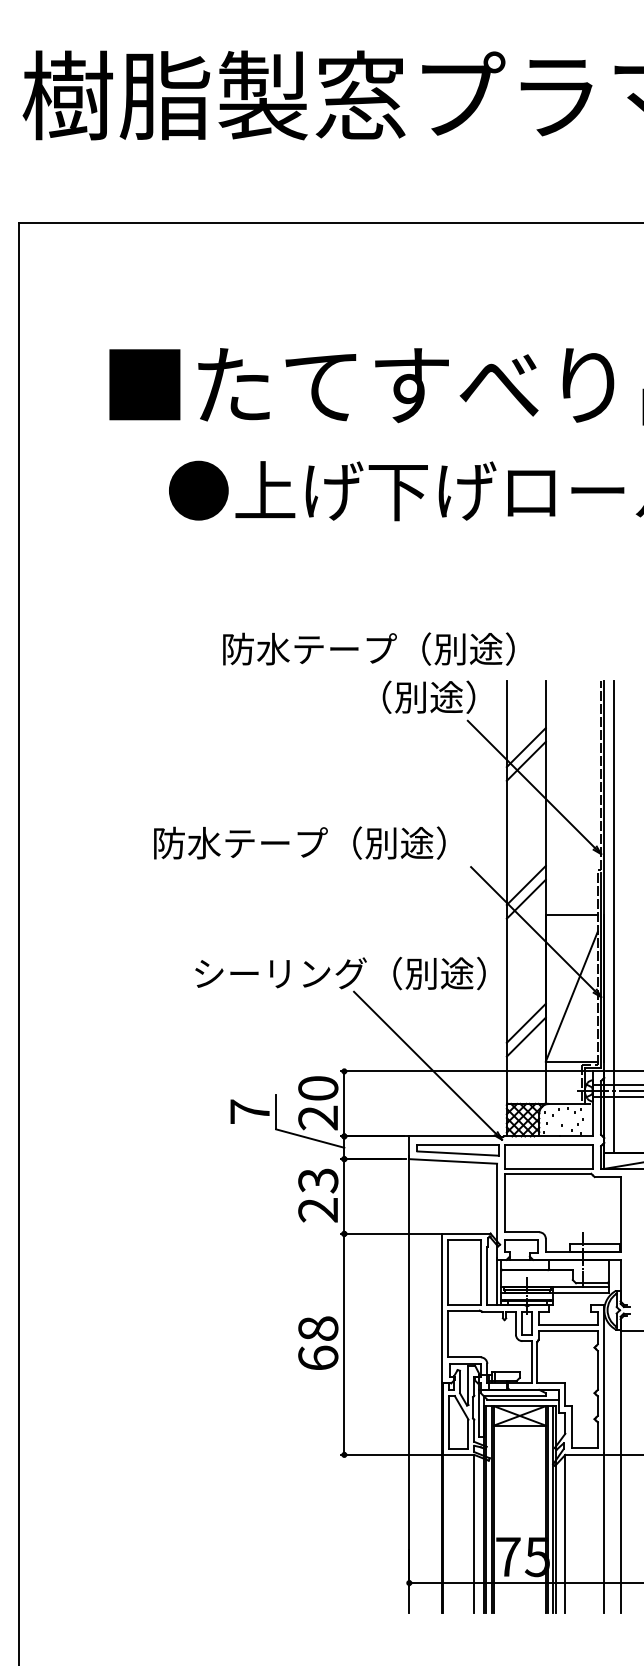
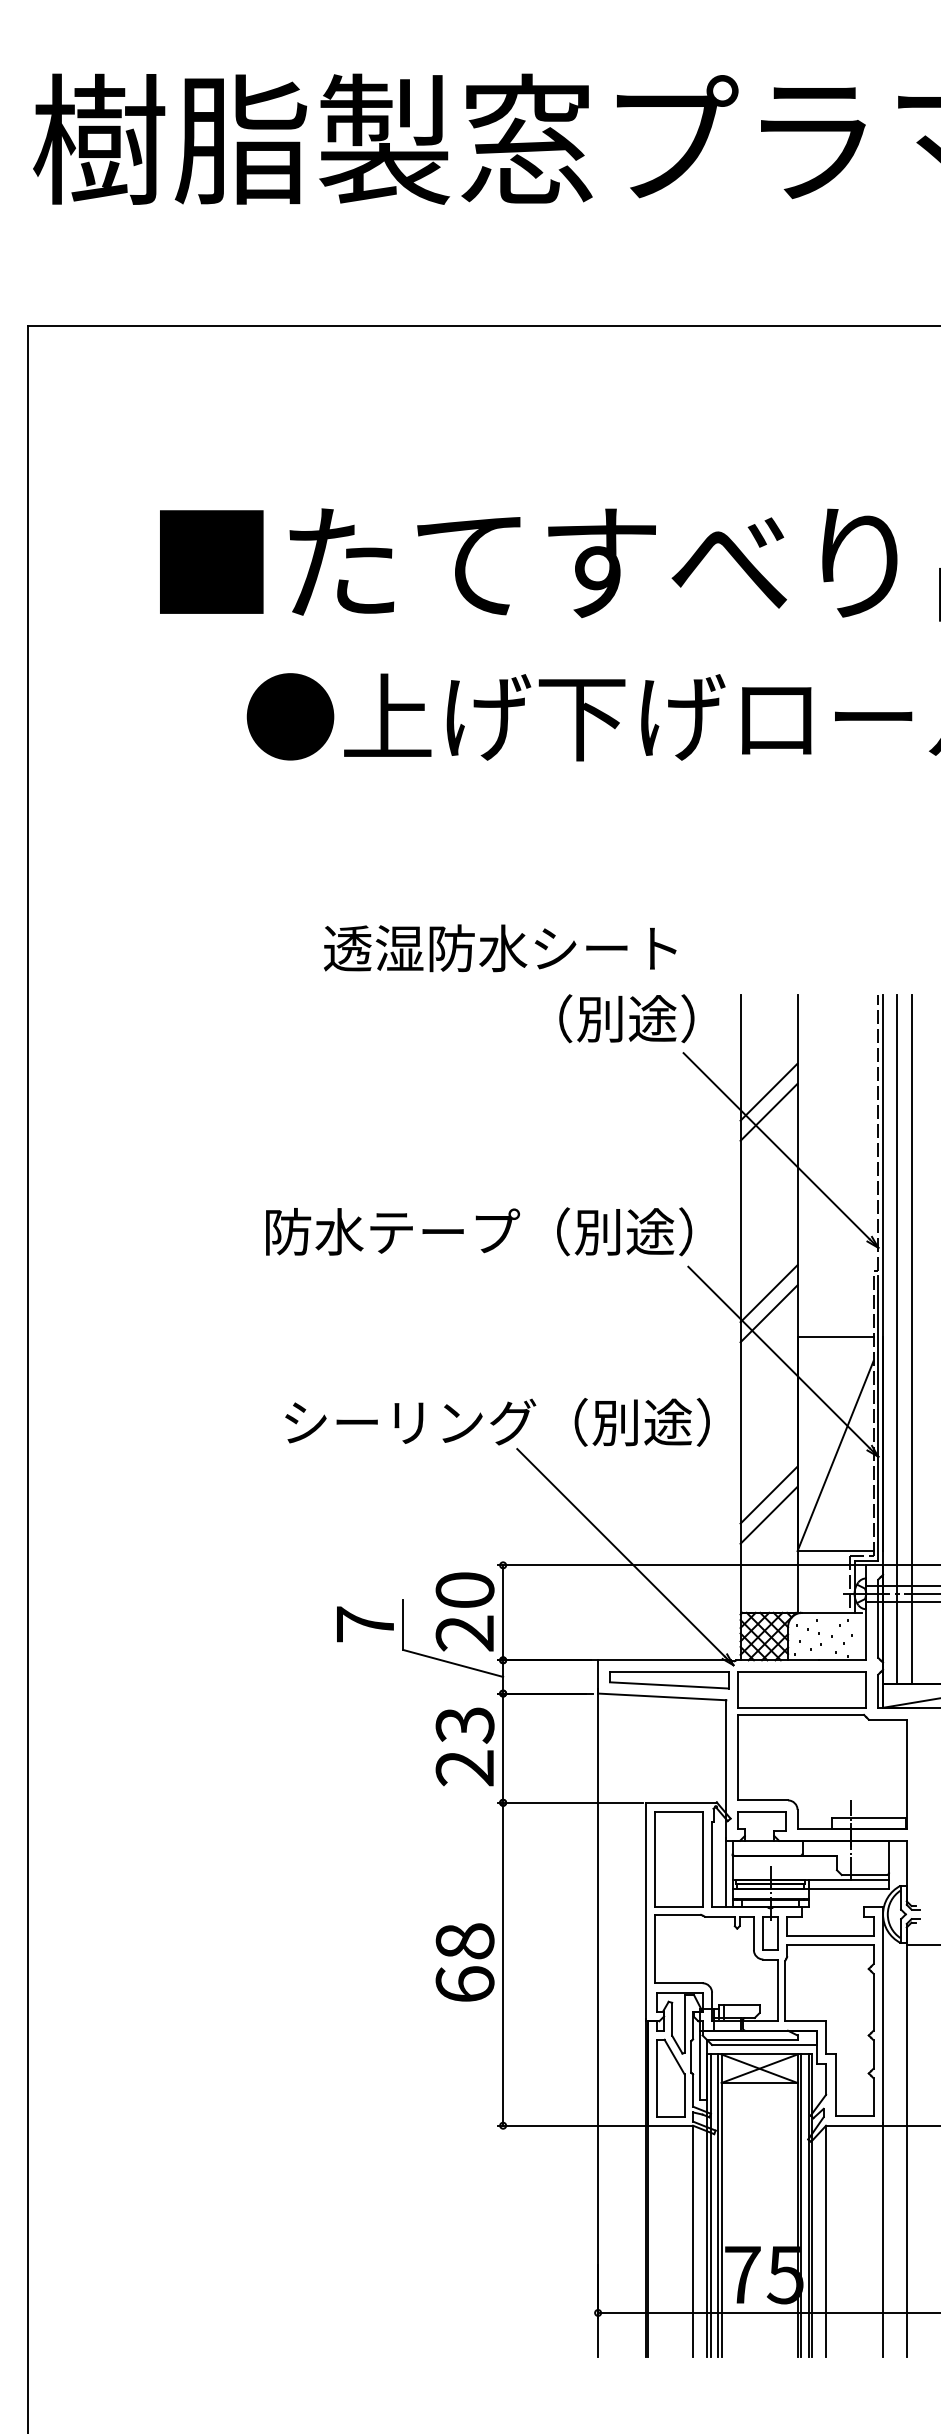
text: (367, 648) -> (536, 947), 防水テープ（別途） -> 透湿防水シート
text: (299, 842) -> (478, 1230), moved
line: (623, 916) -> (911, 1339), added

